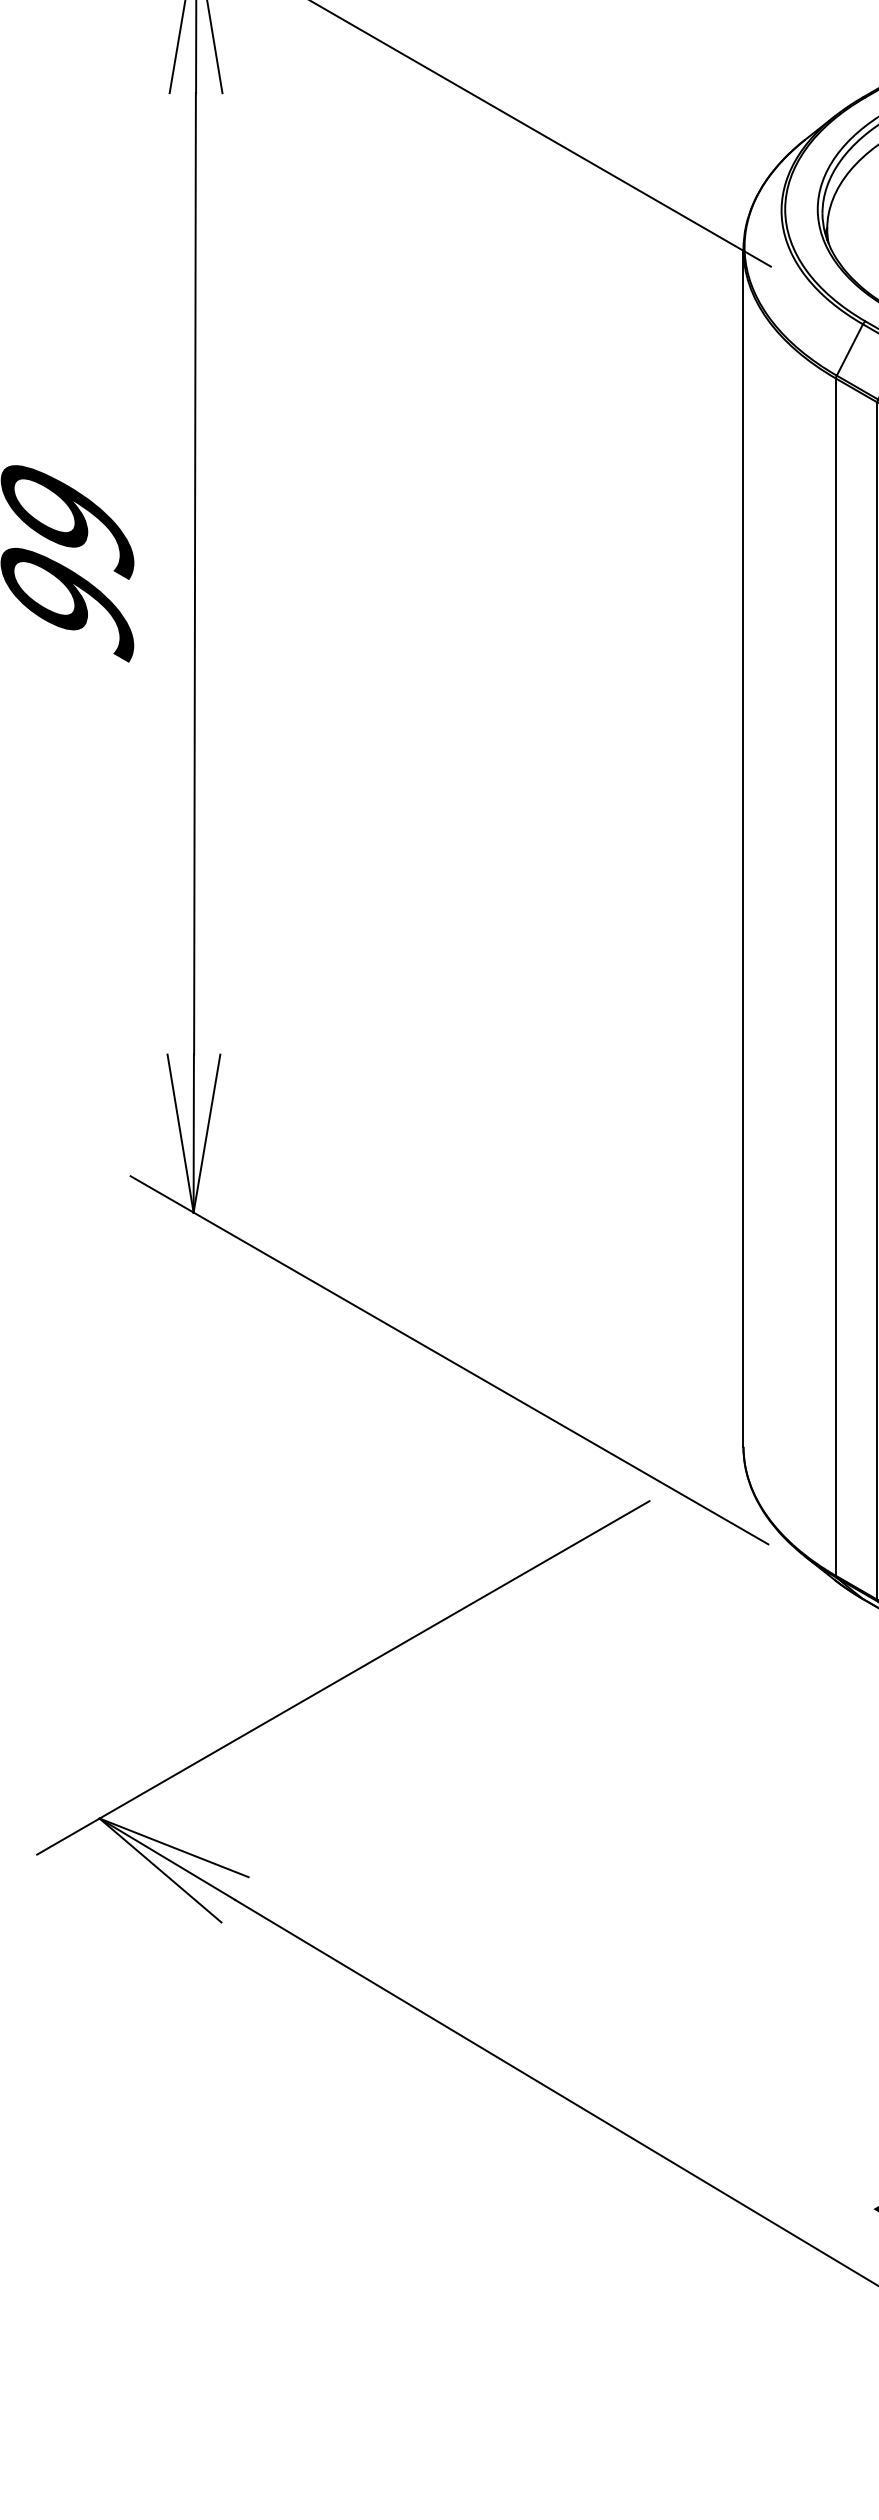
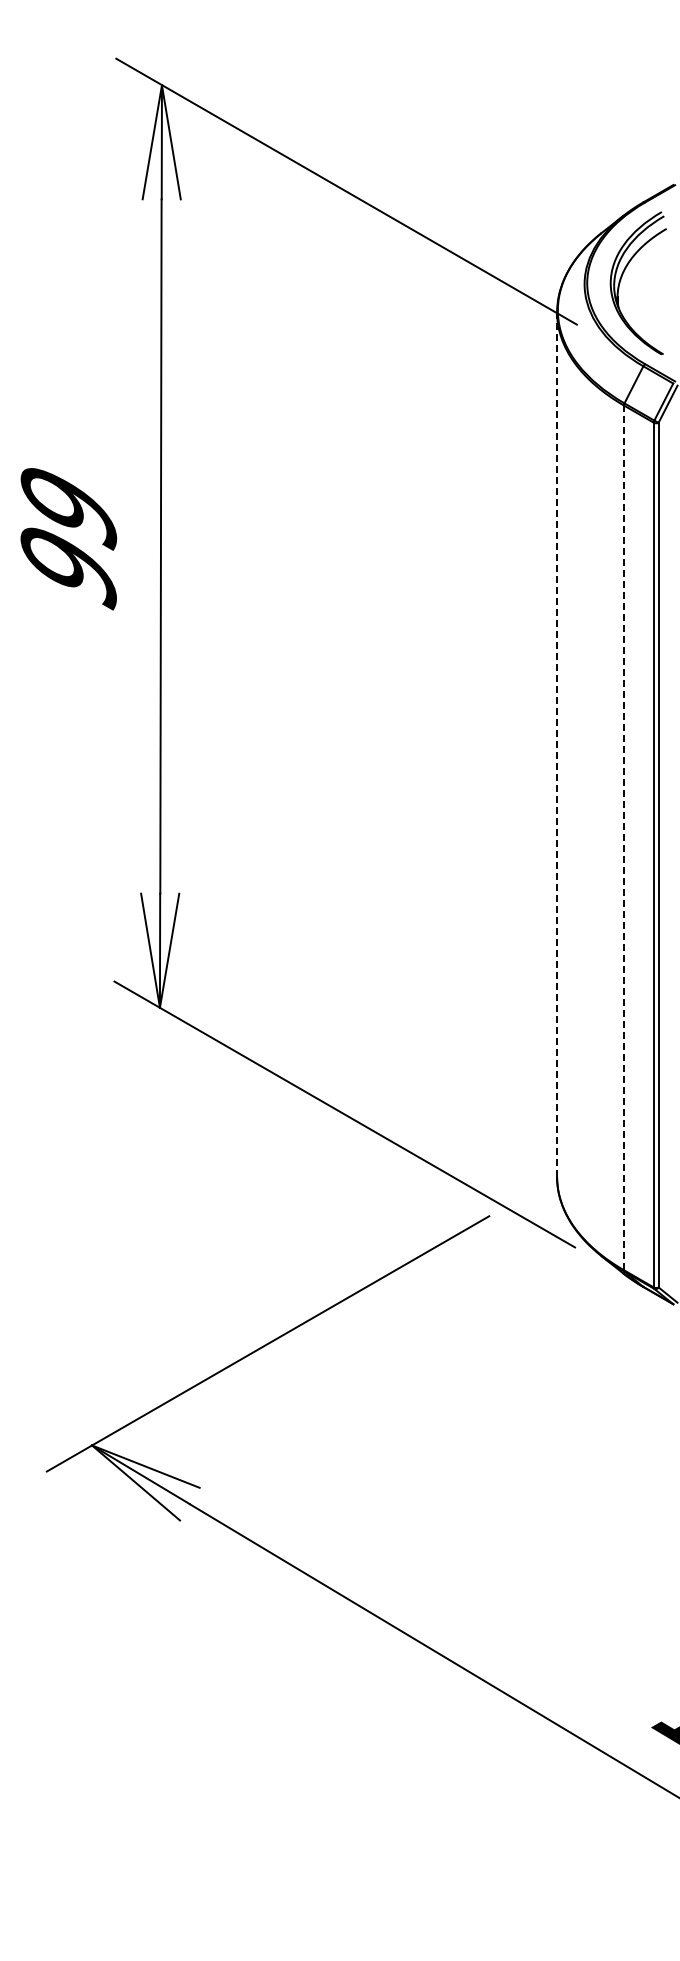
line: (744, 847) -> (557, 744), solid -> dashed
line: (835, 976) -> (623, 837), solid -> dashed

